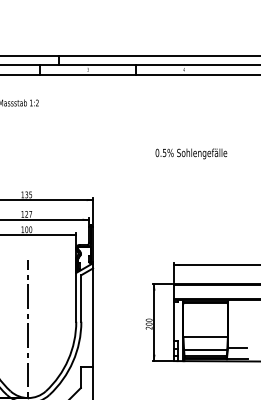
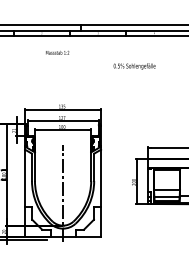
text: (191, 153) -> (134, 66), moved

